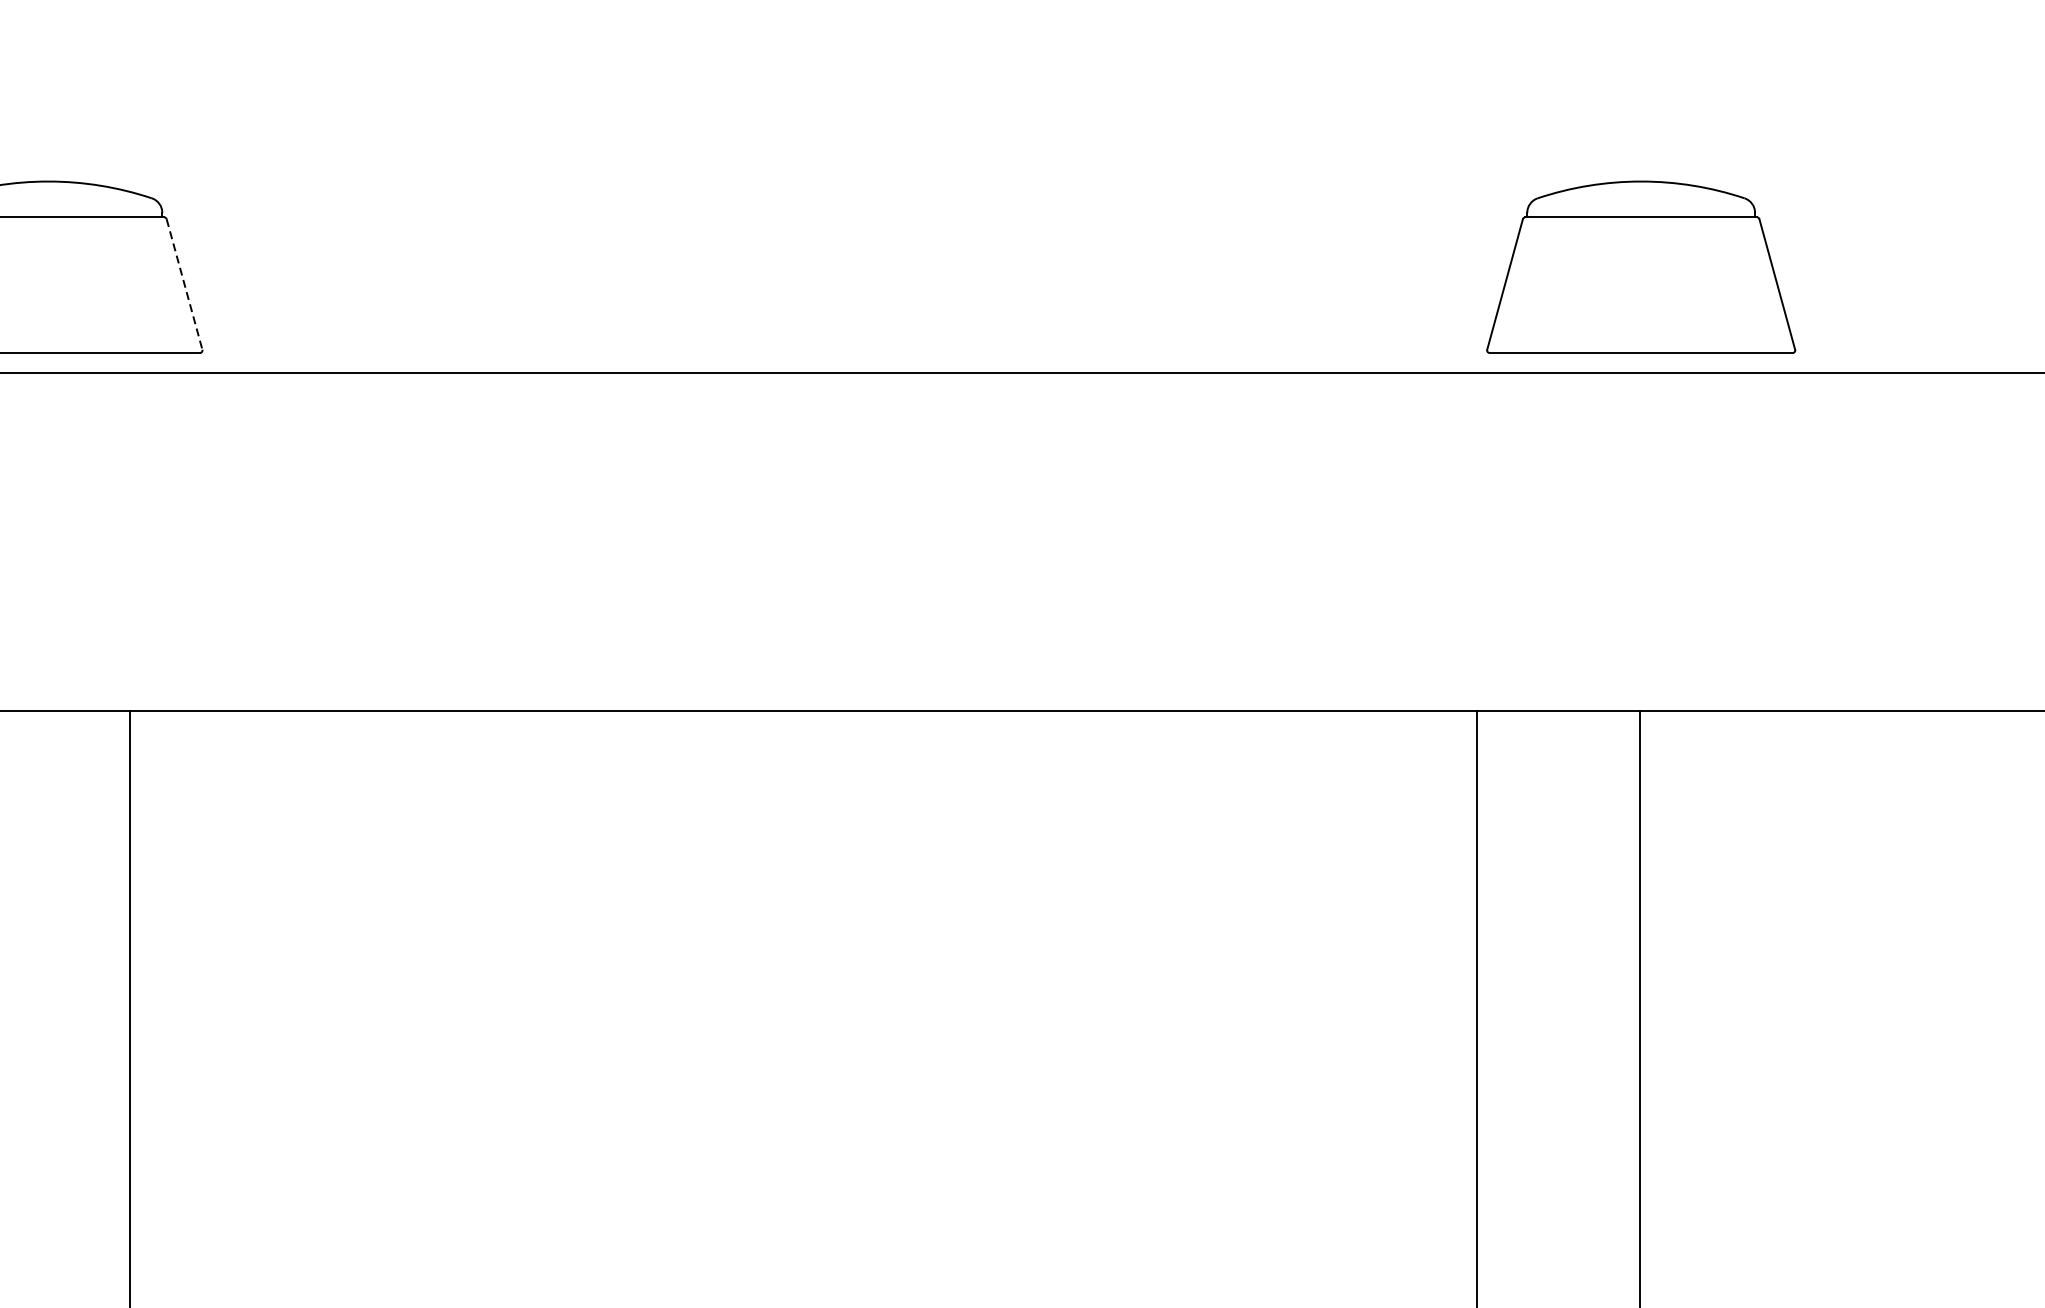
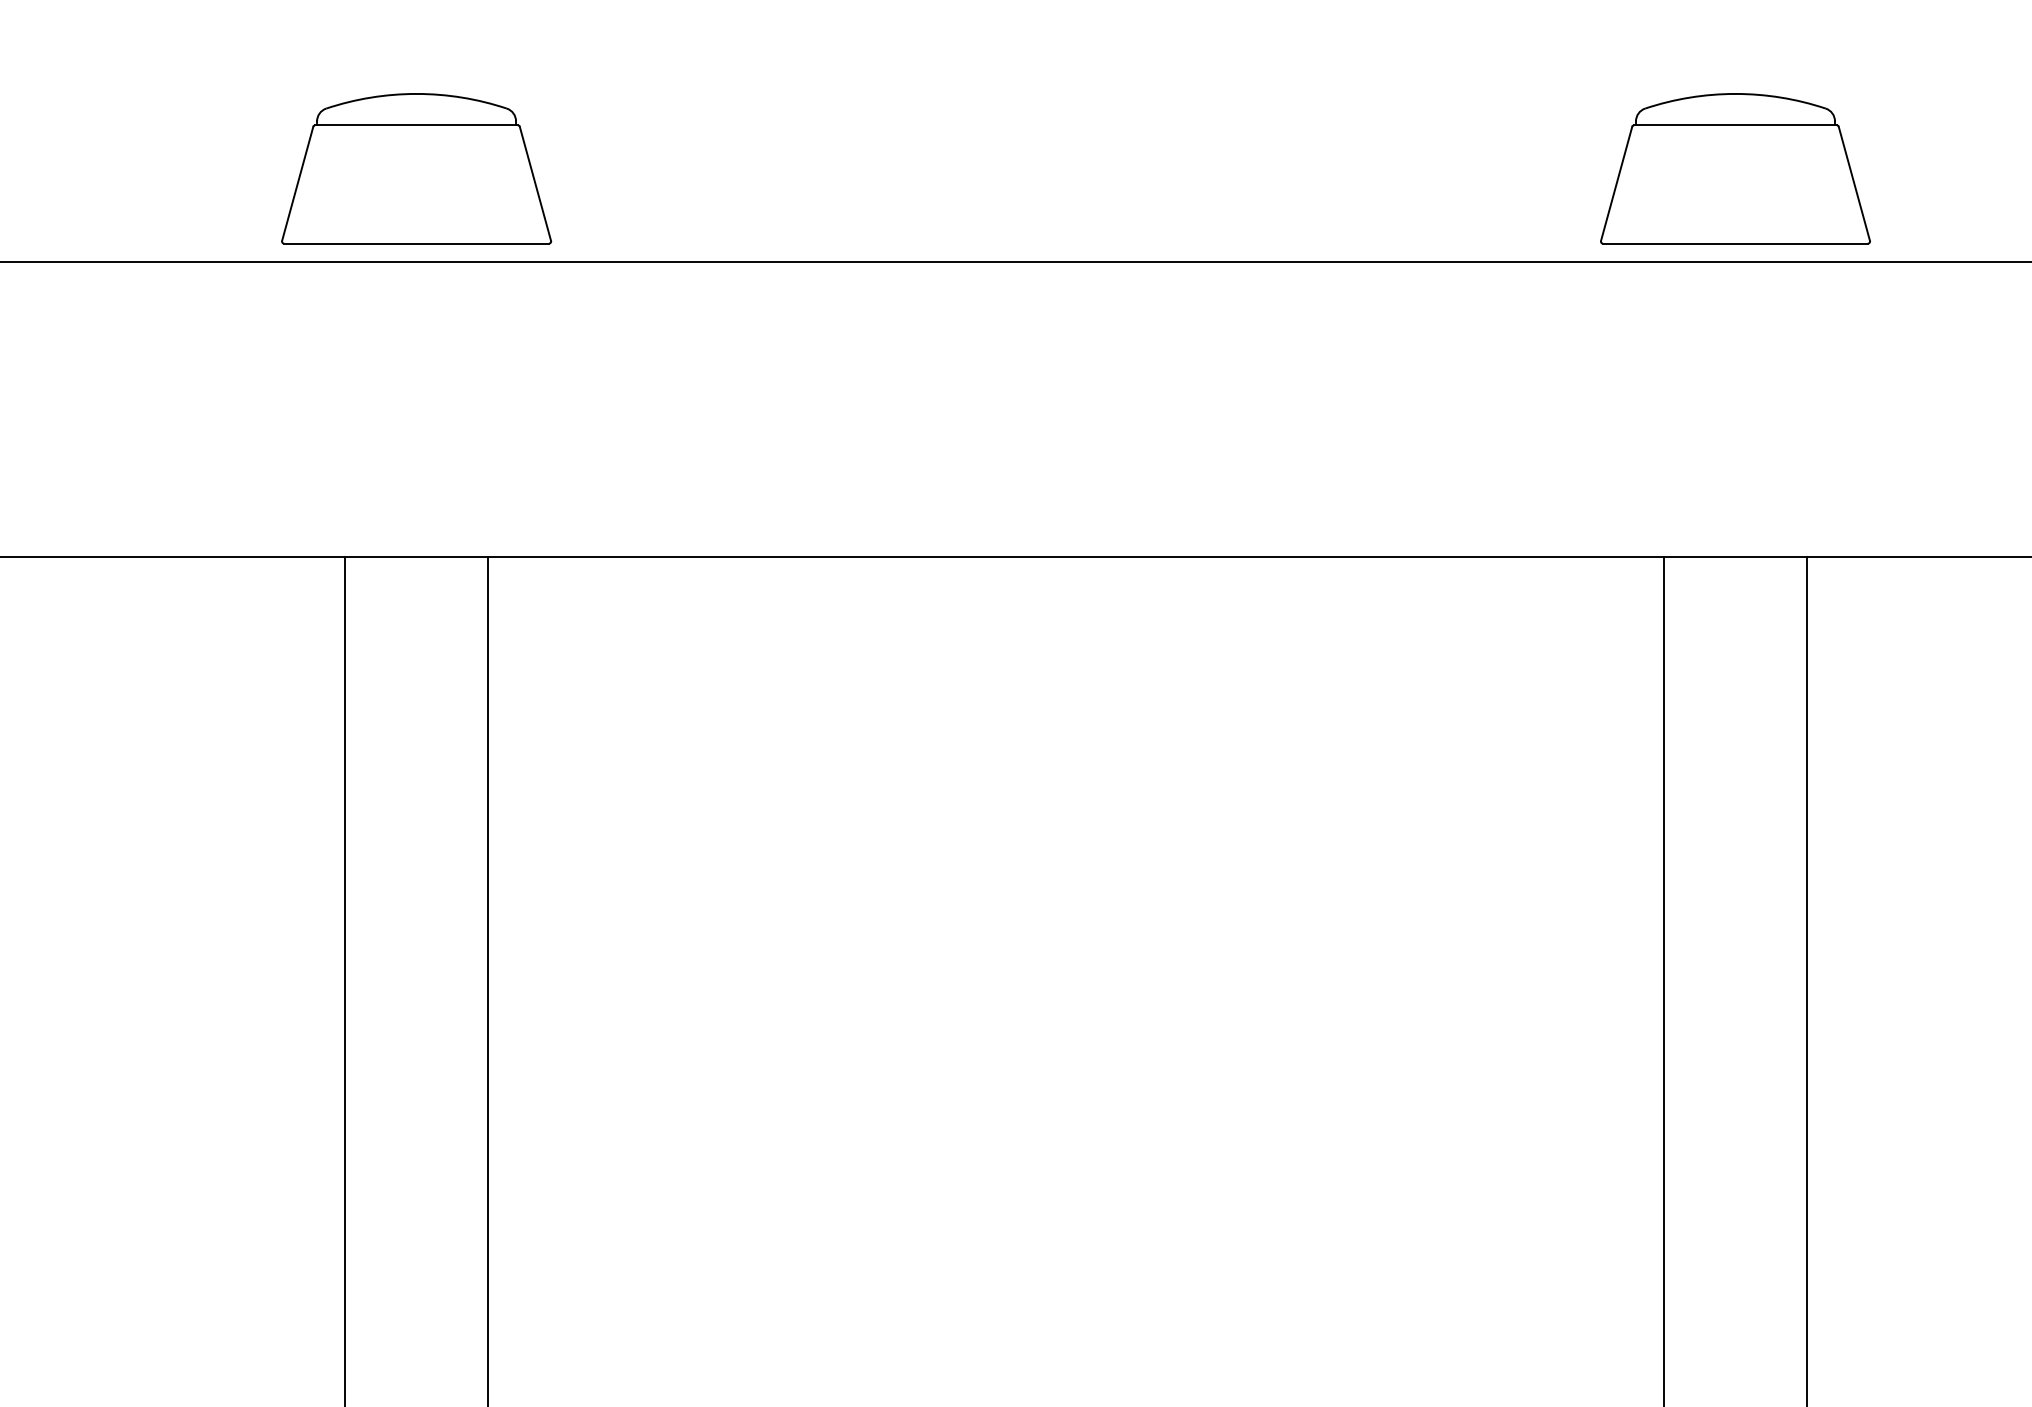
part: (1641, 266) -> (1735, 168), moved
line: (184, 285) -> (535, 184), dashed -> solid

